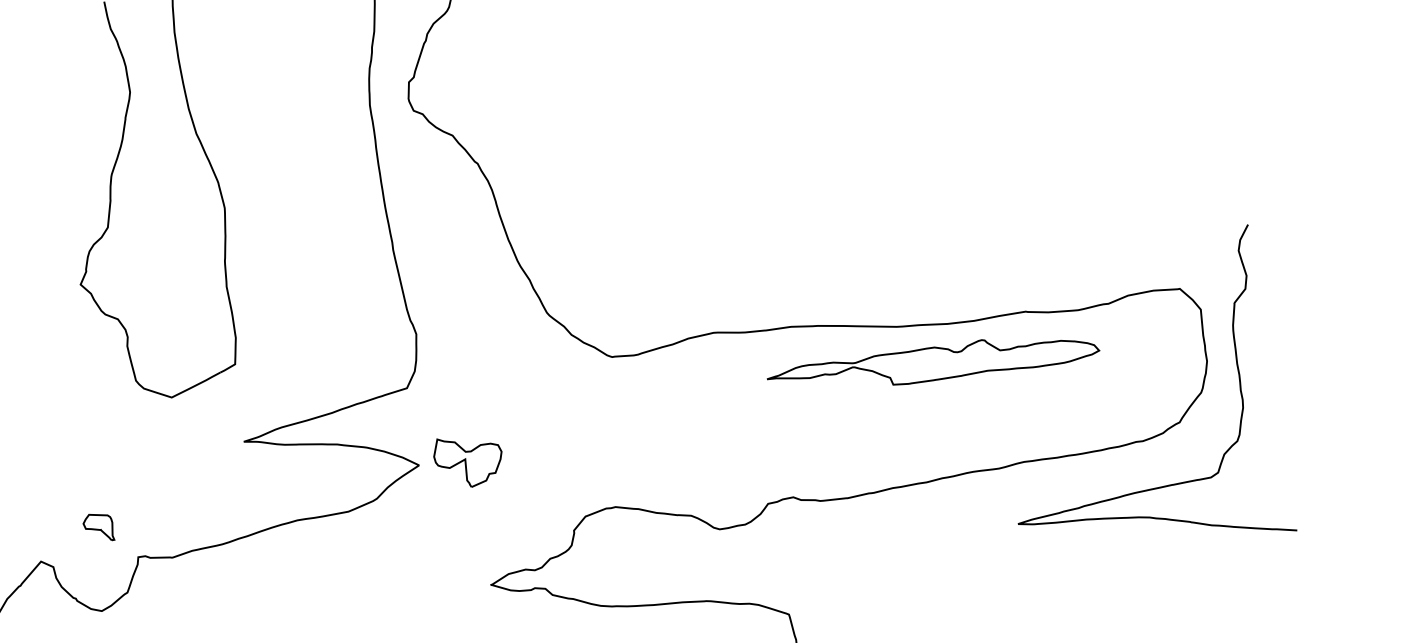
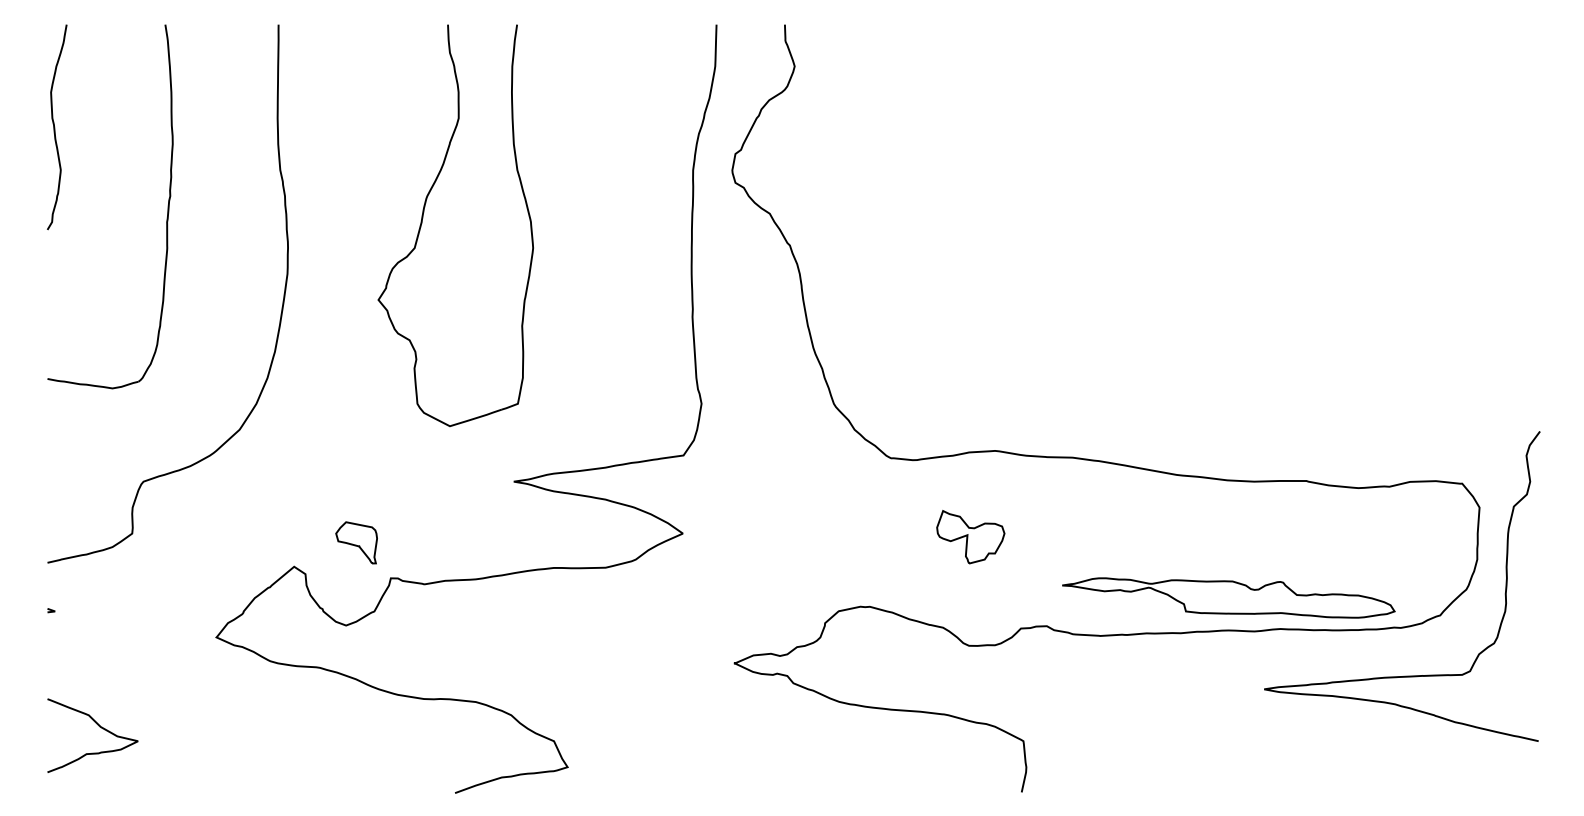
part: (933, 363) -> (1228, 597), moved
part: (468, 461) -> (970, 537), moved
part: (98, 527) -> (356, 542), size x1.43

